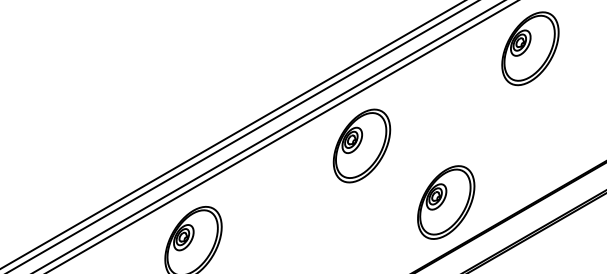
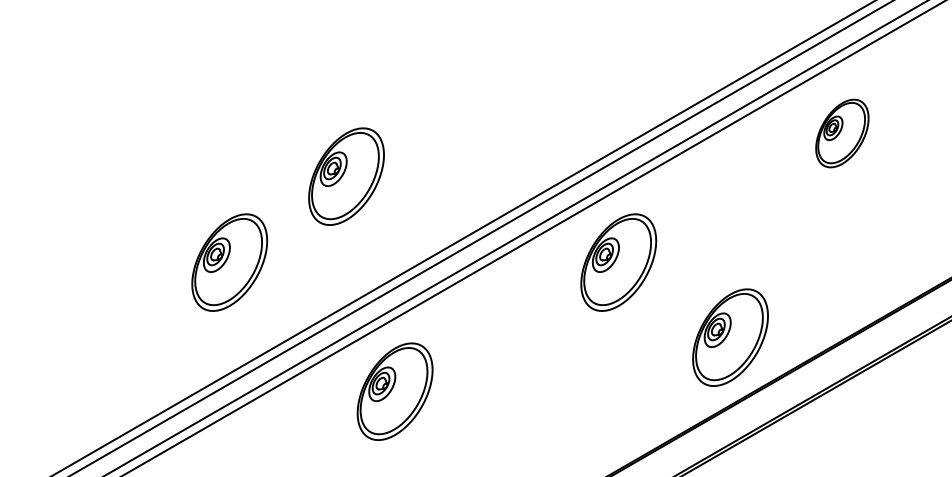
part: (530, 48) -> (842, 133), size x0.7
part: (156, 81) -> (346, 176), added
part: (68, 145) -> (229, 262), added

